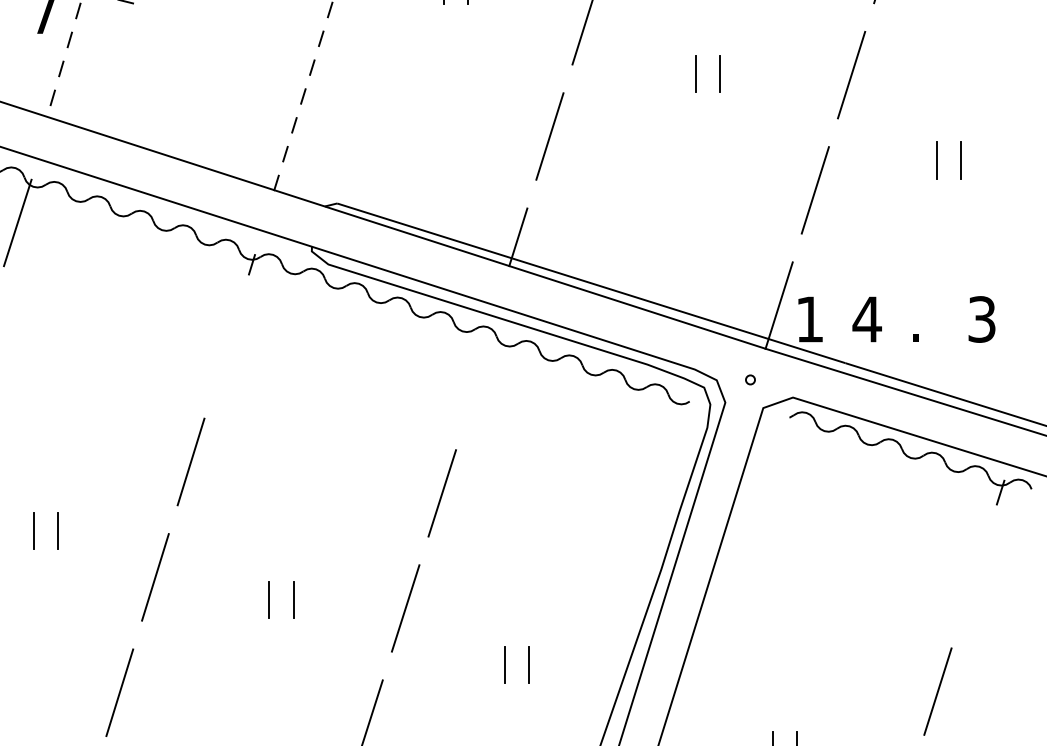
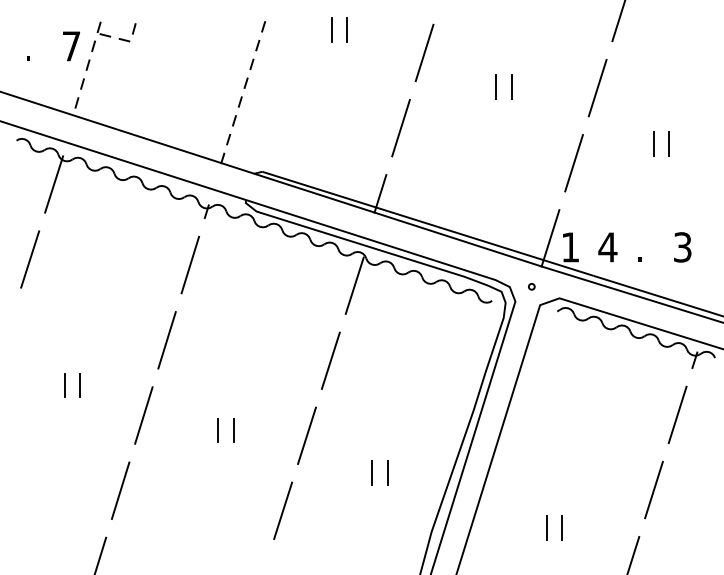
line: (225, 345) -> (189, 264), added
line: (478, 377) -> (354, 285), added
line: (973, 575) -> (677, 414), added

